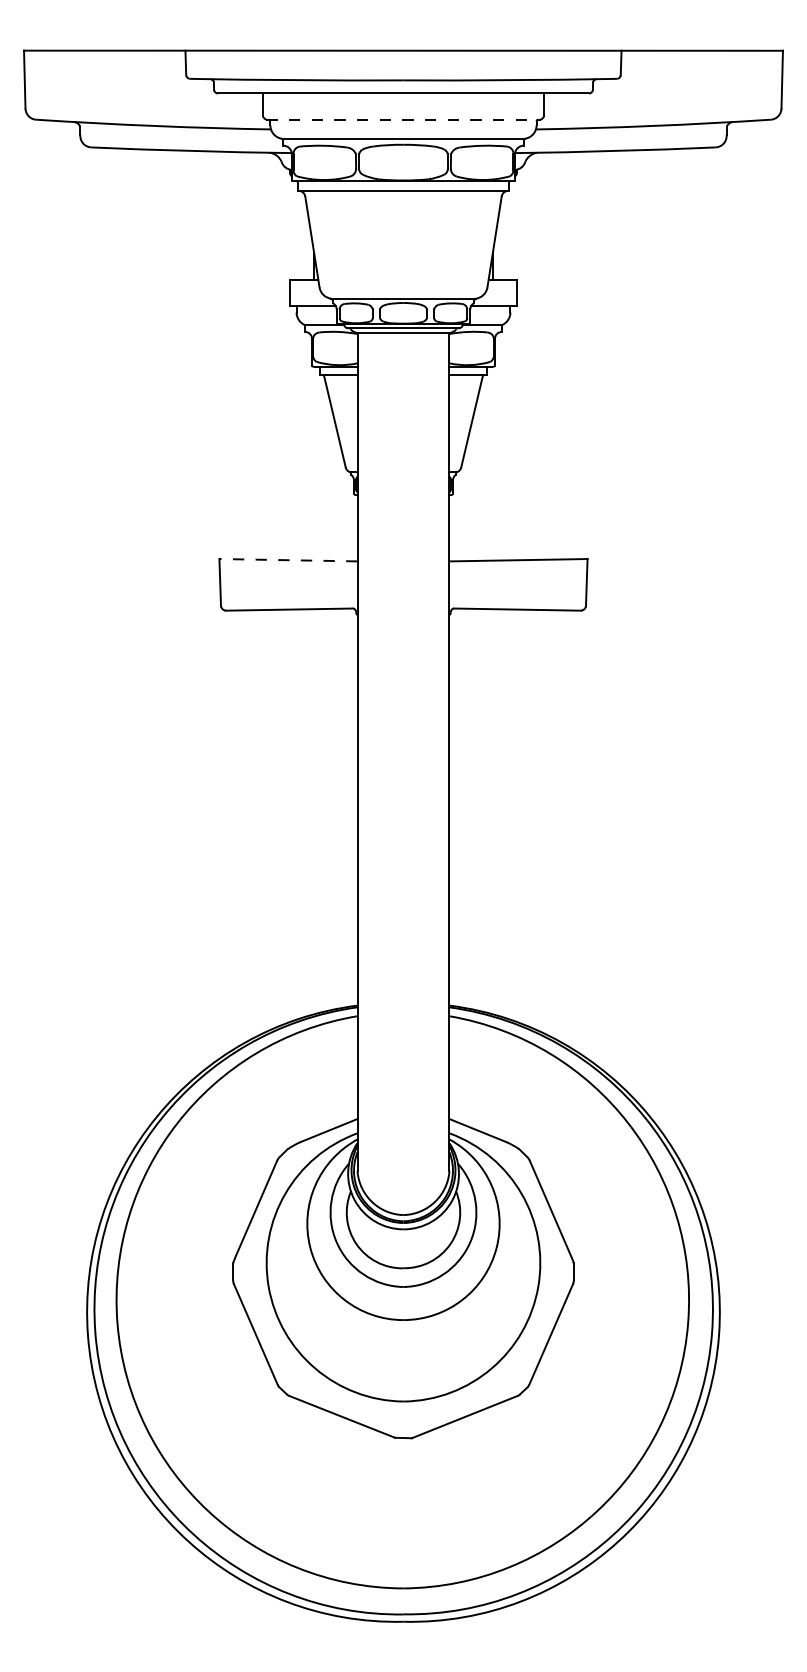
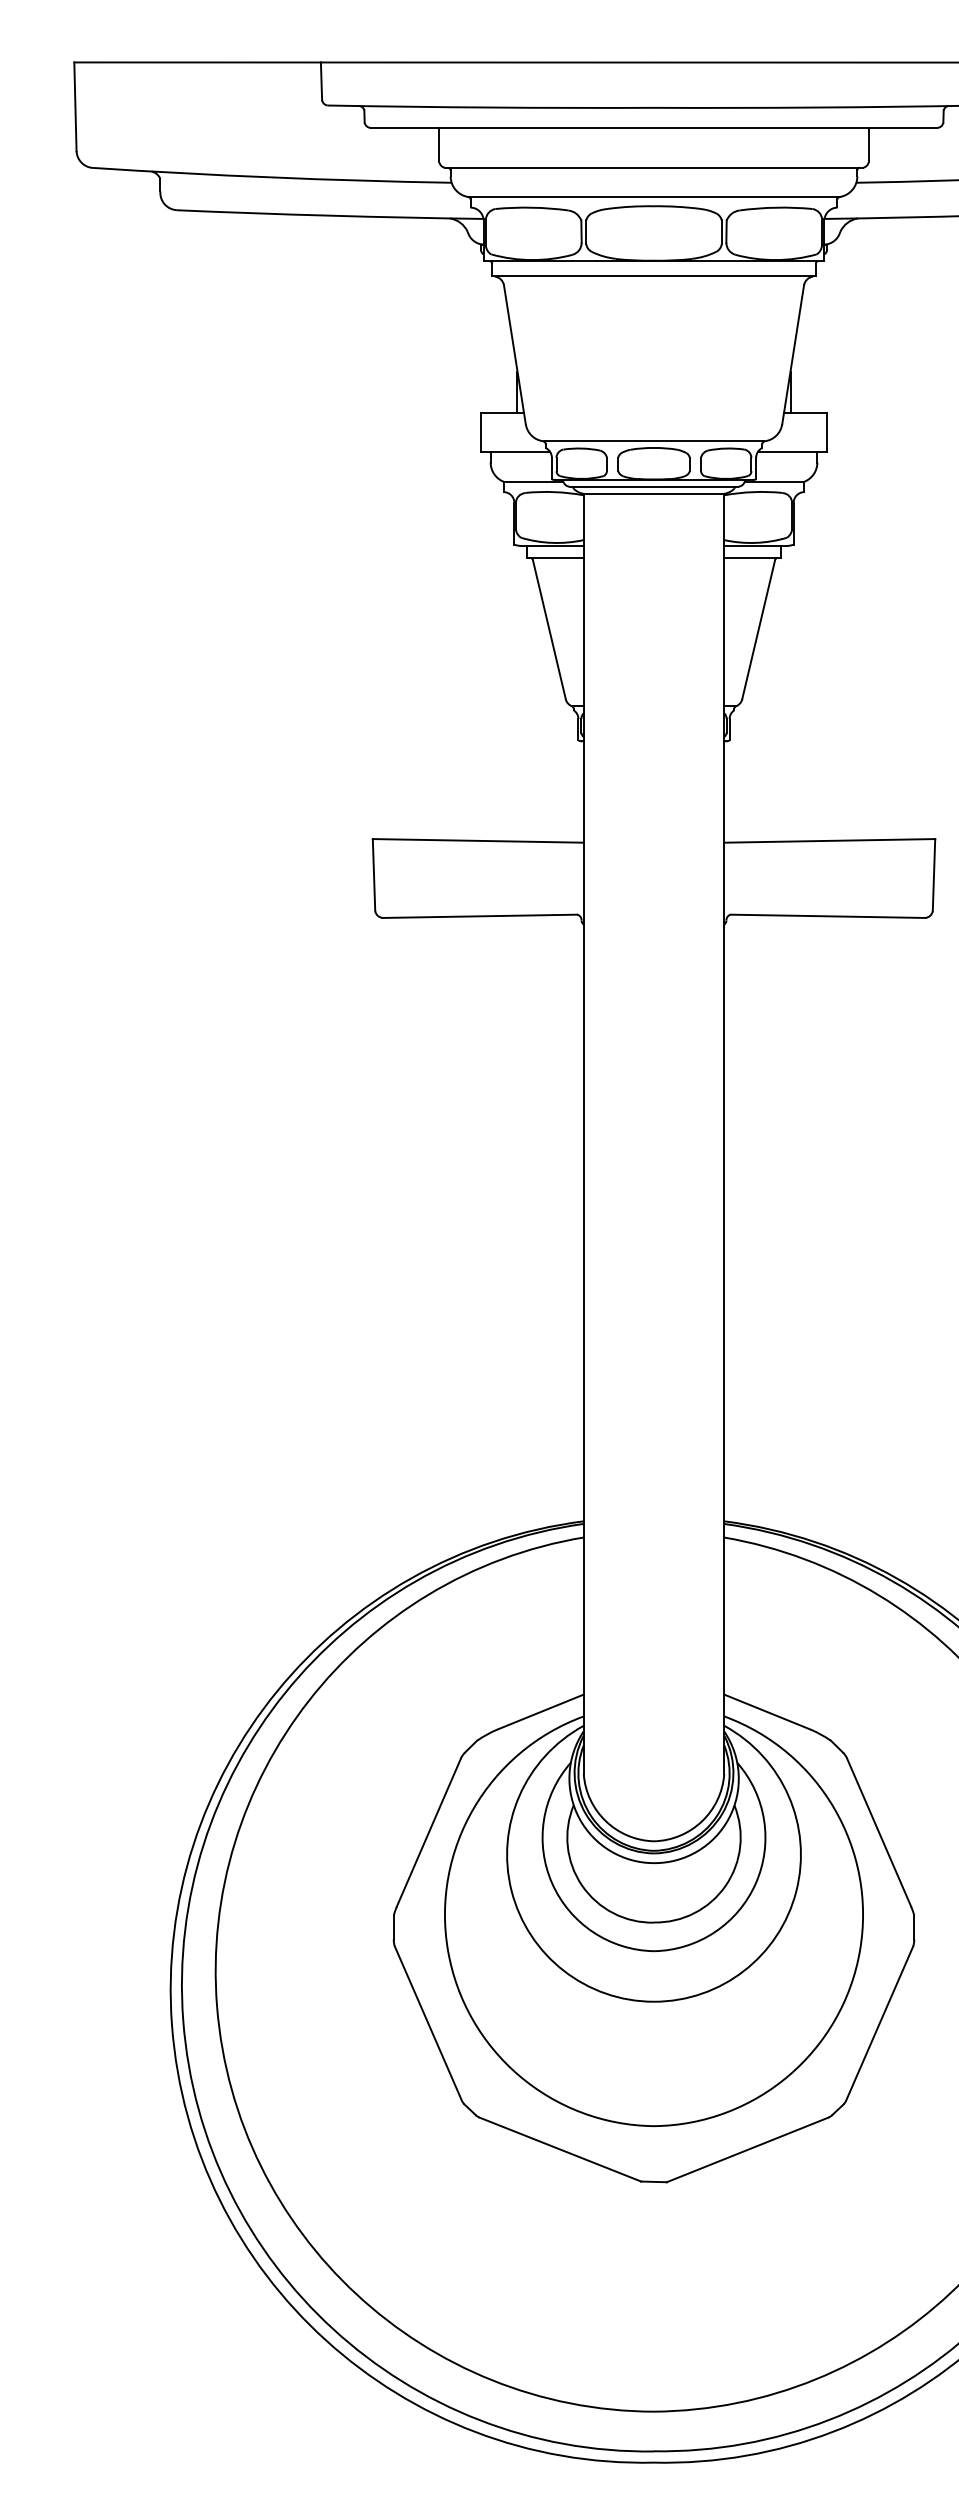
line: (403, 119) -> (654, 167), dashed -> solid
line: (287, 560) -> (476, 841), dashed -> solid

